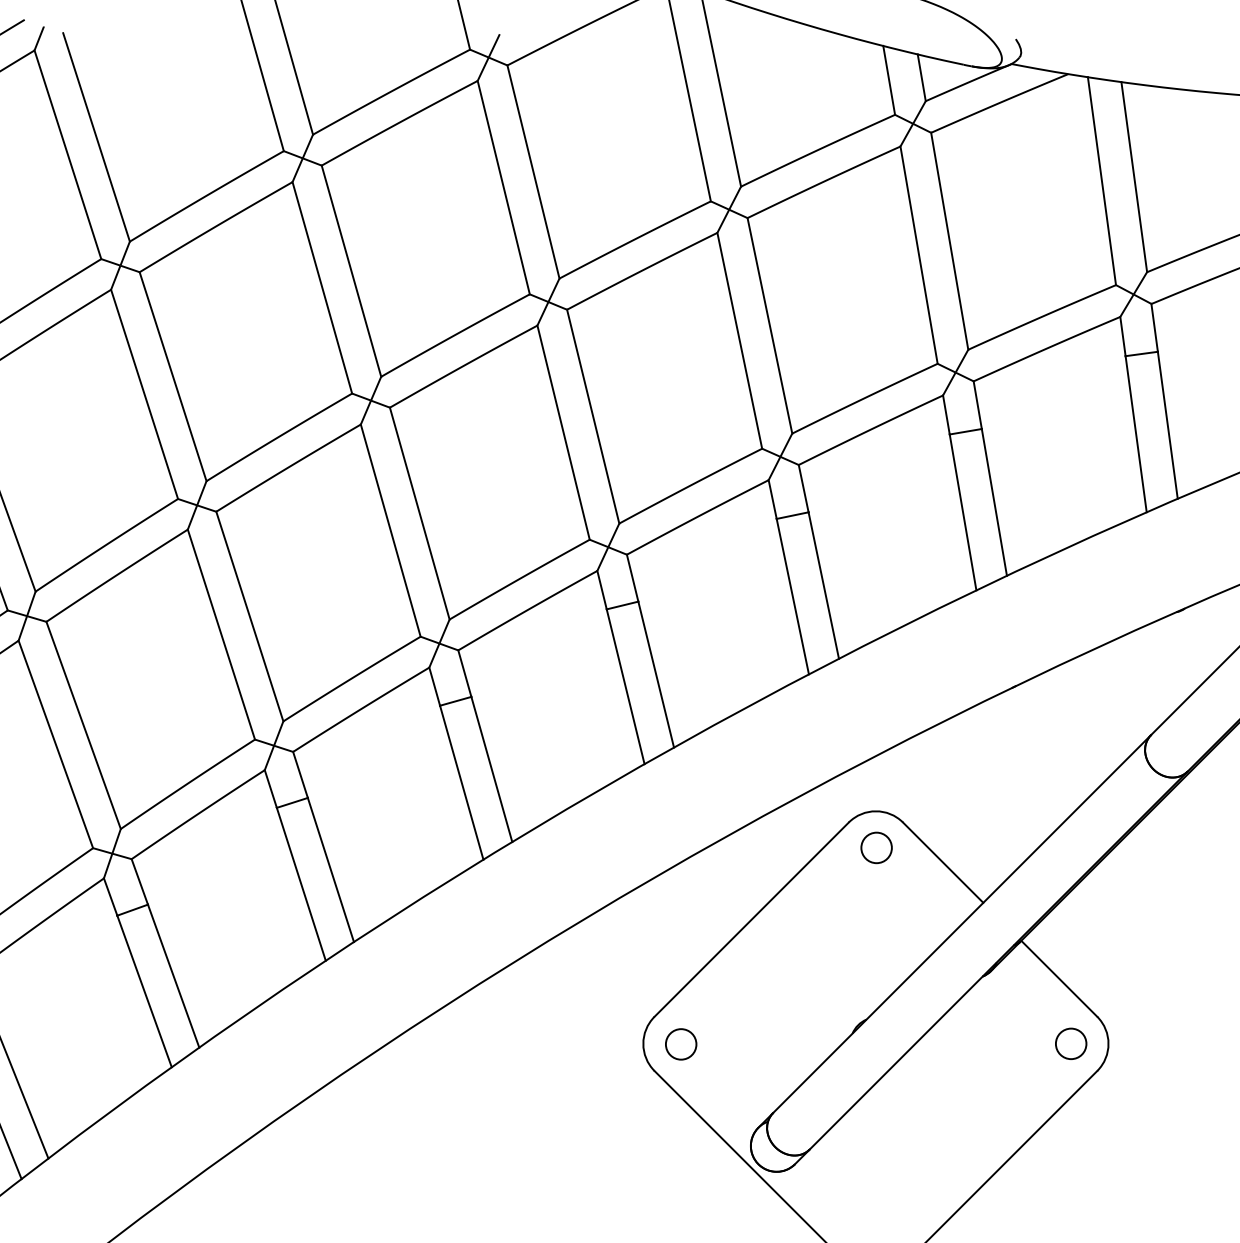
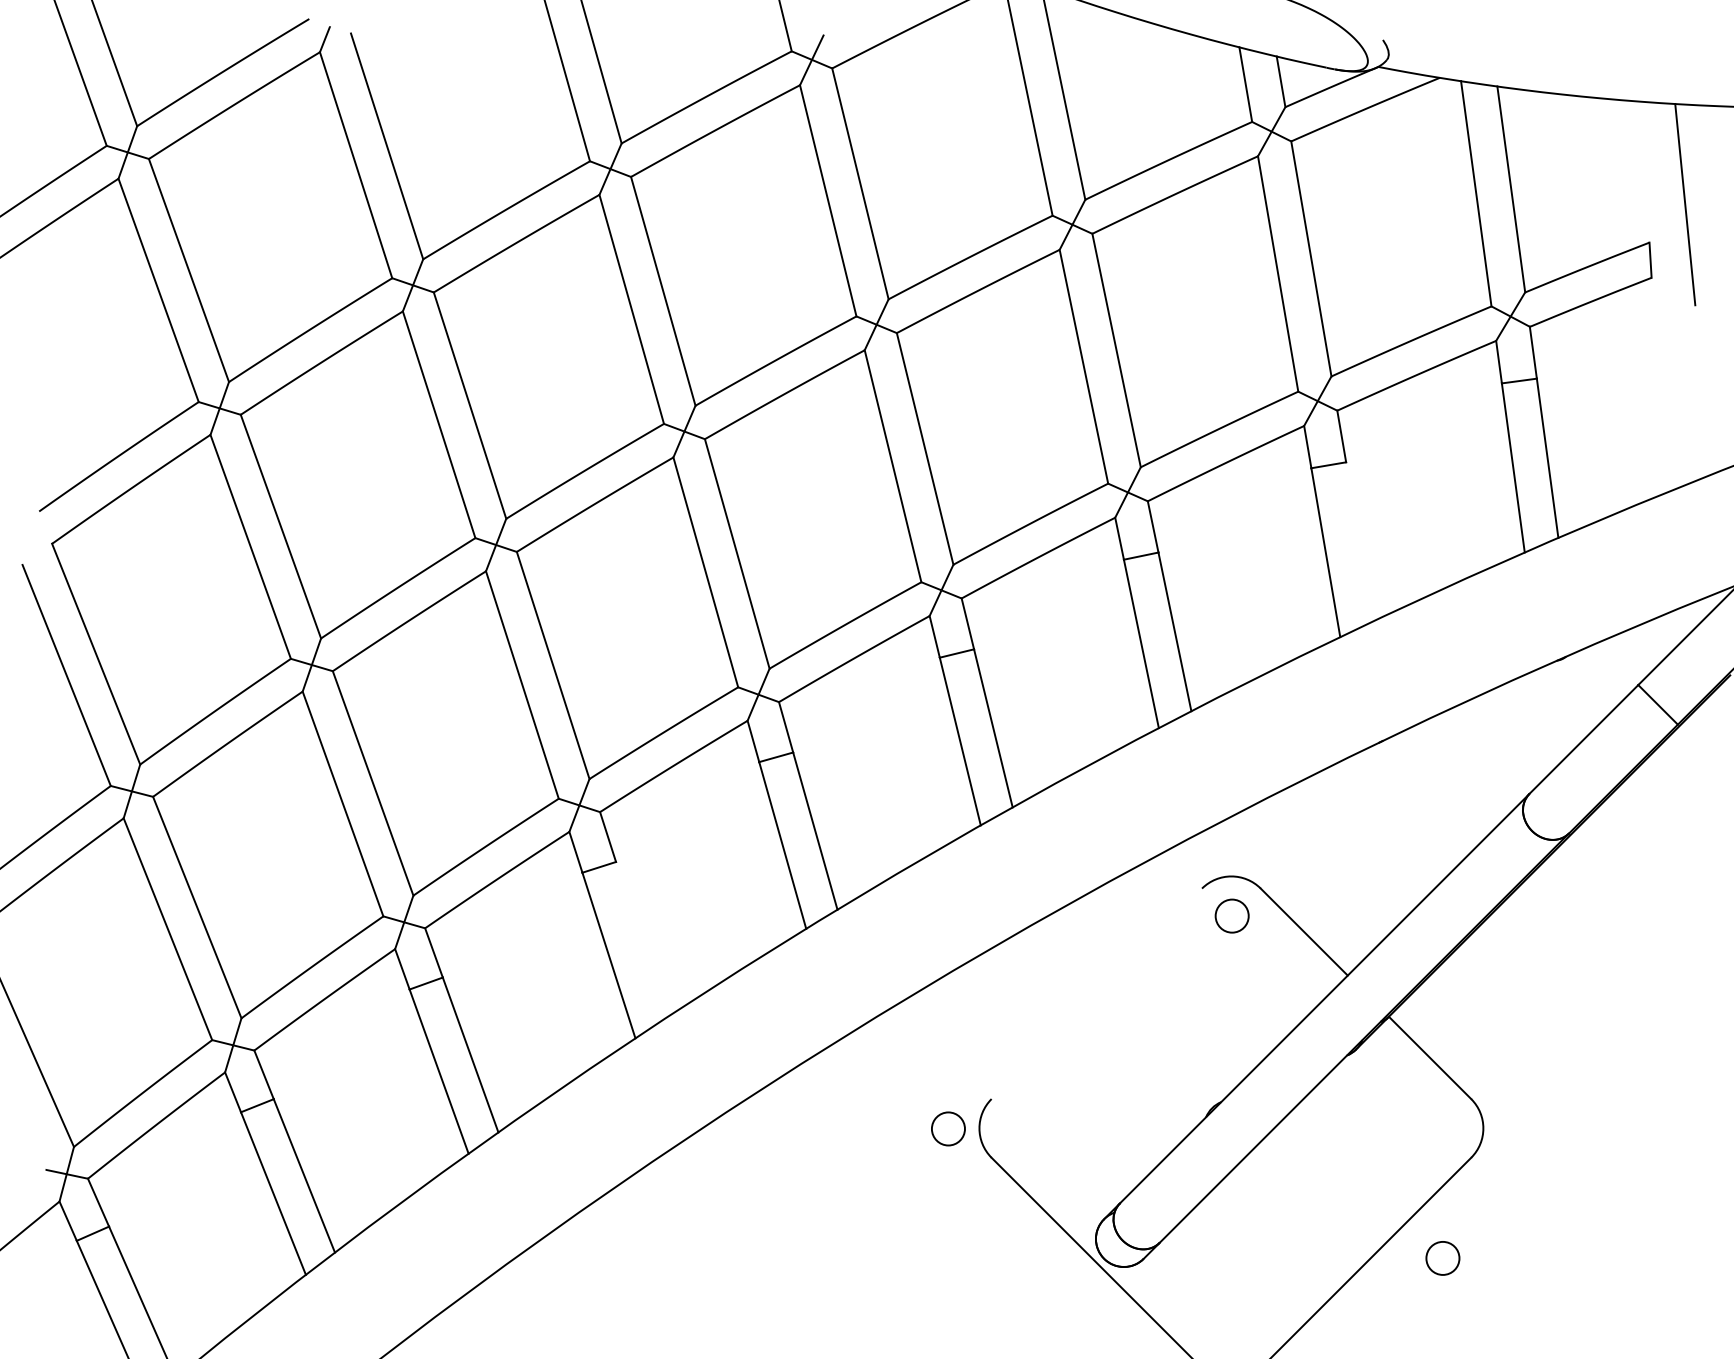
line: (994, 502) -> (1359, 541), removed
line: (331, 869) -> (641, 939), removed
line: (751, 919) -> (1096, 993), removed
circle: (681, 1043) -> (948, 1128), moved
circle: (1070, 1043) -> (1442, 1258), moved

